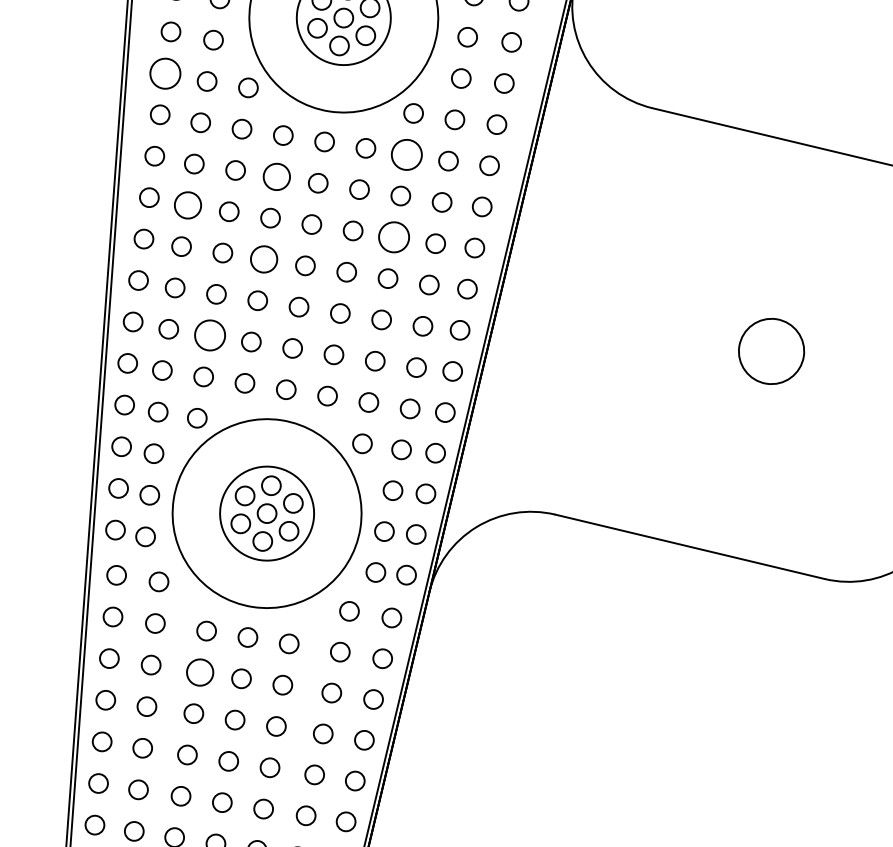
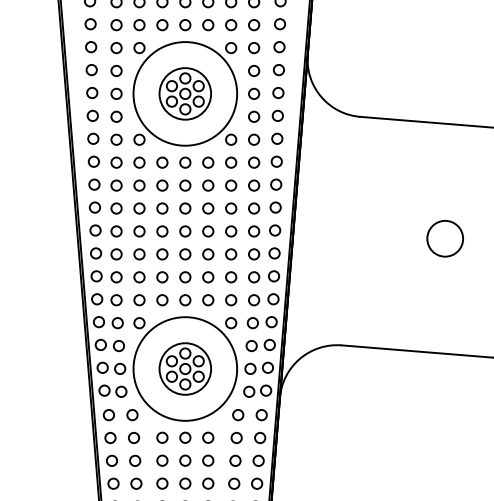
circle: (165, 72) -> (93, 138), size x0.62
circle: (407, 154) -> (231, 162), size x0.62
circle: (277, 176) -> (162, 185), size x0.71
circle: (187, 205) -> (116, 208), size x0.71
circle: (395, 237) -> (231, 208), size x0.62
circle: (264, 259) -> (162, 231), size x0.71
circle: (210, 335) -> (139, 277), size x0.62
circle: (200, 672) -> (162, 460), size x0.71

